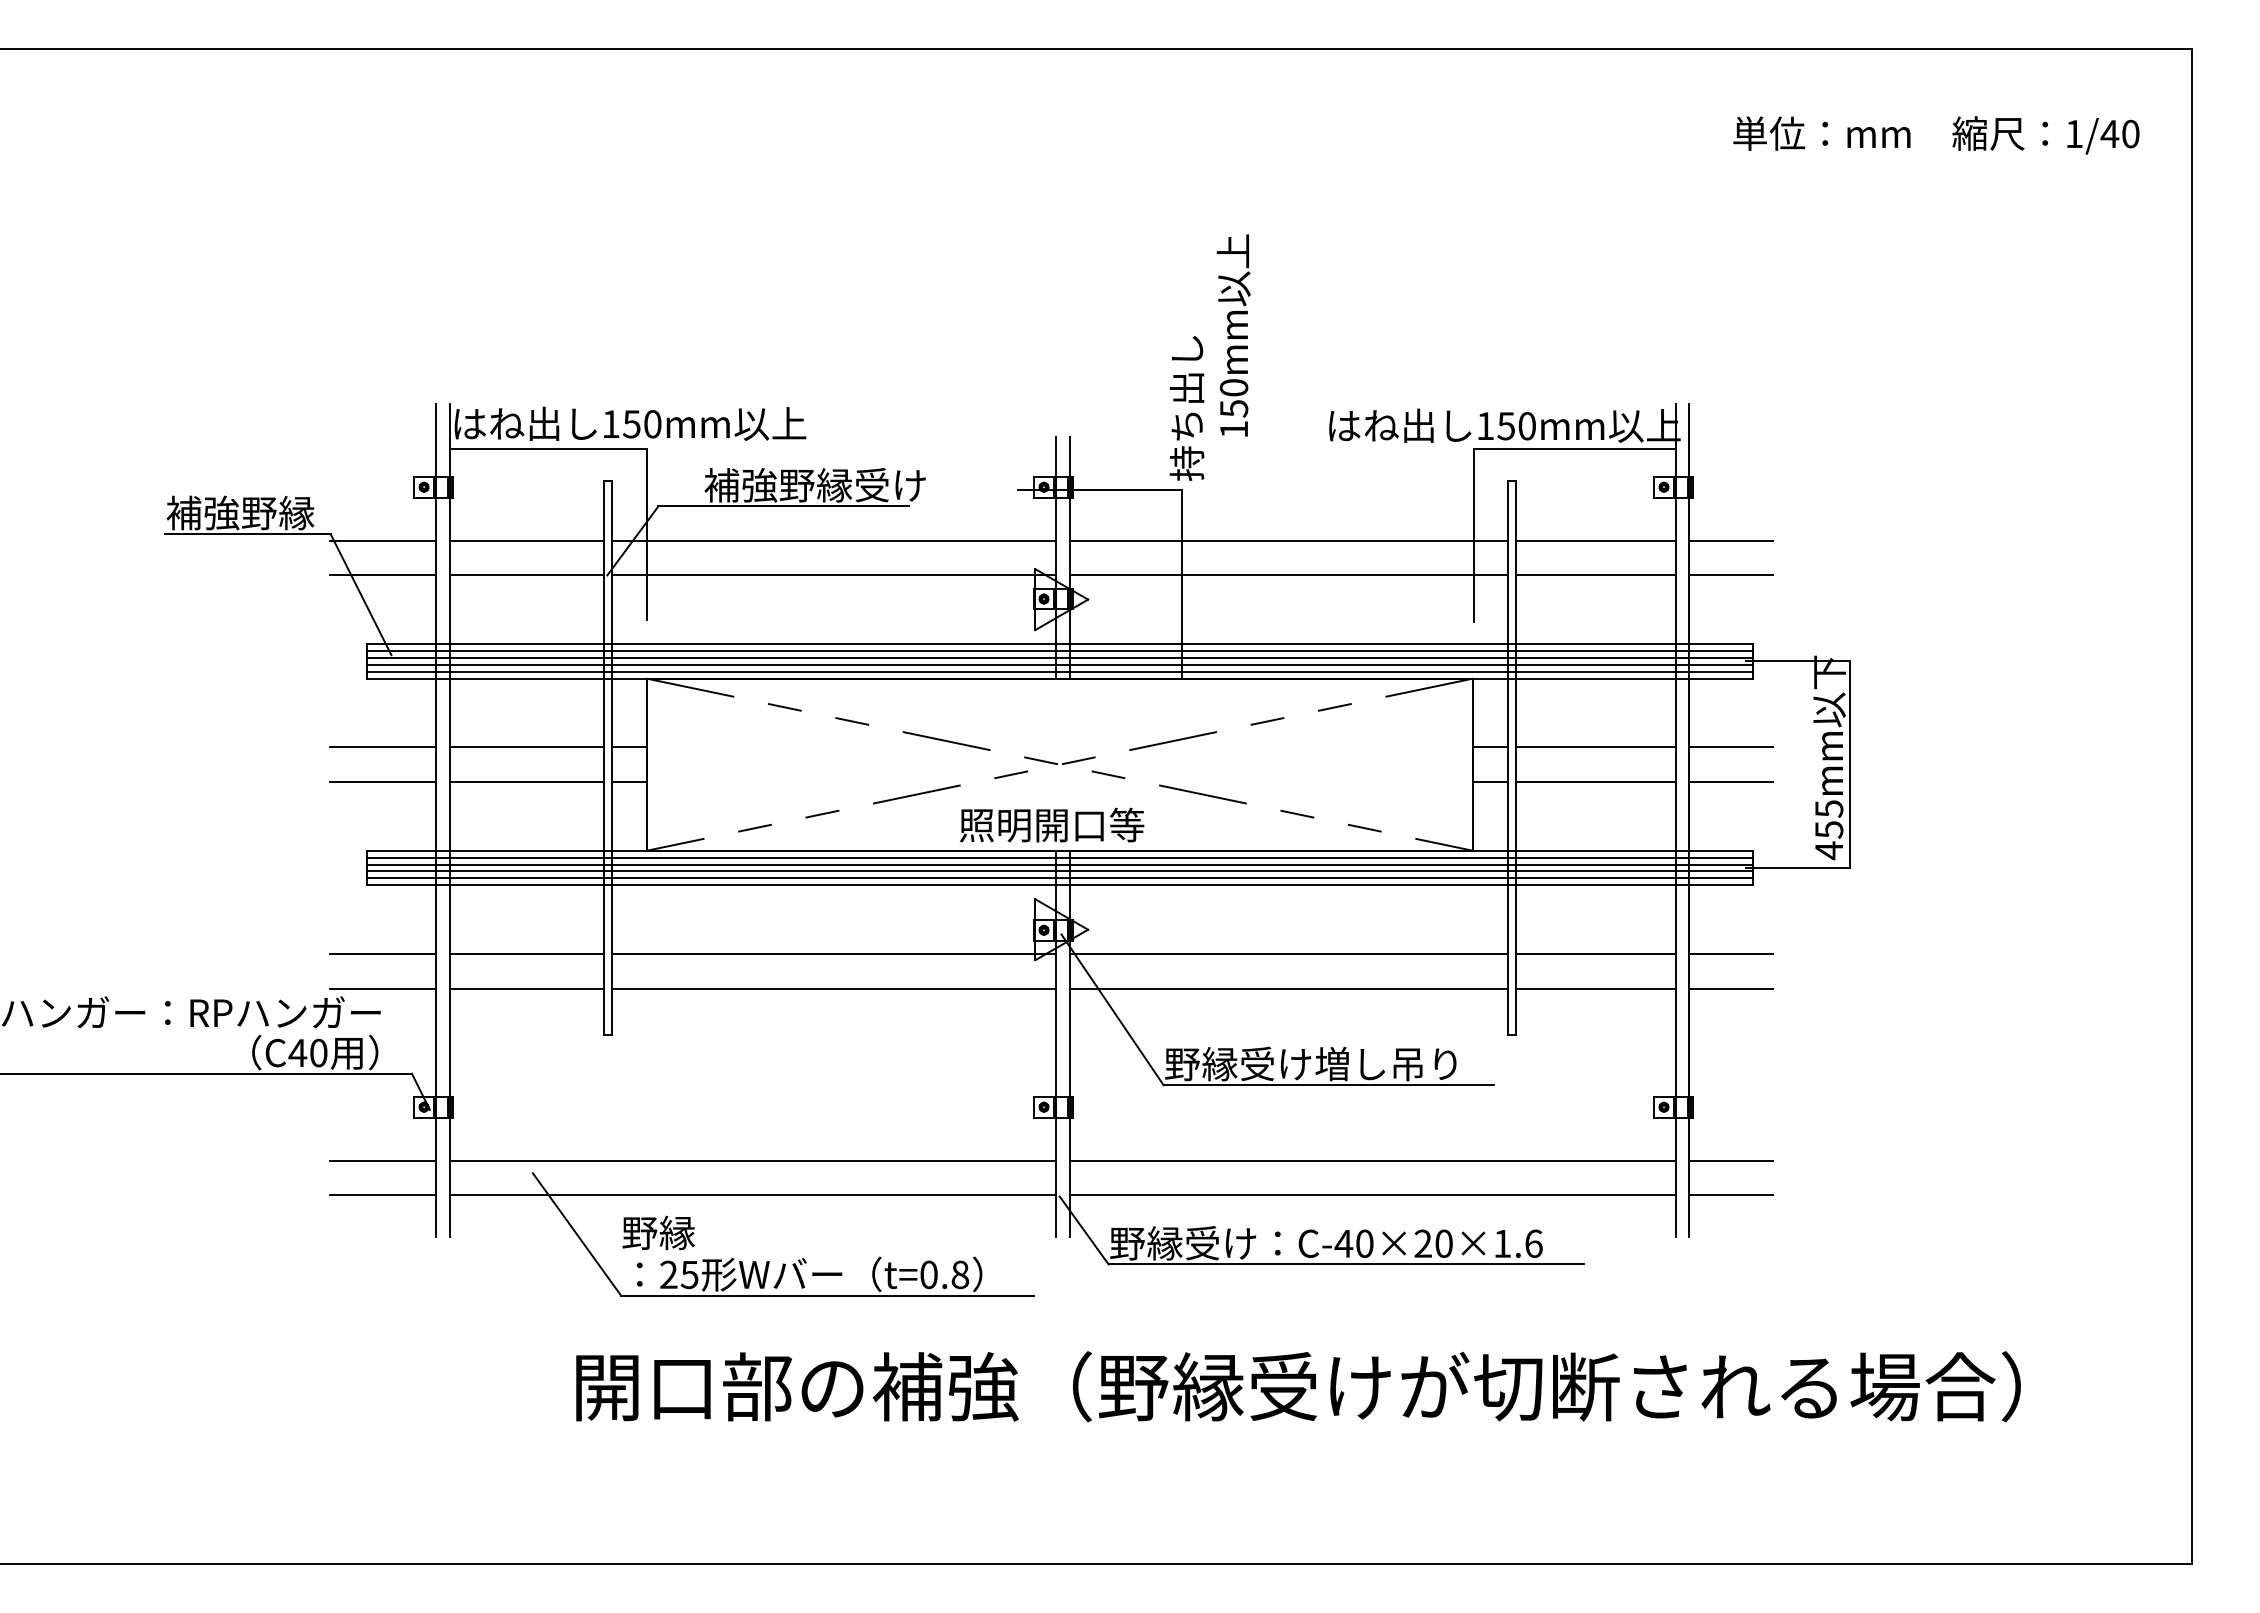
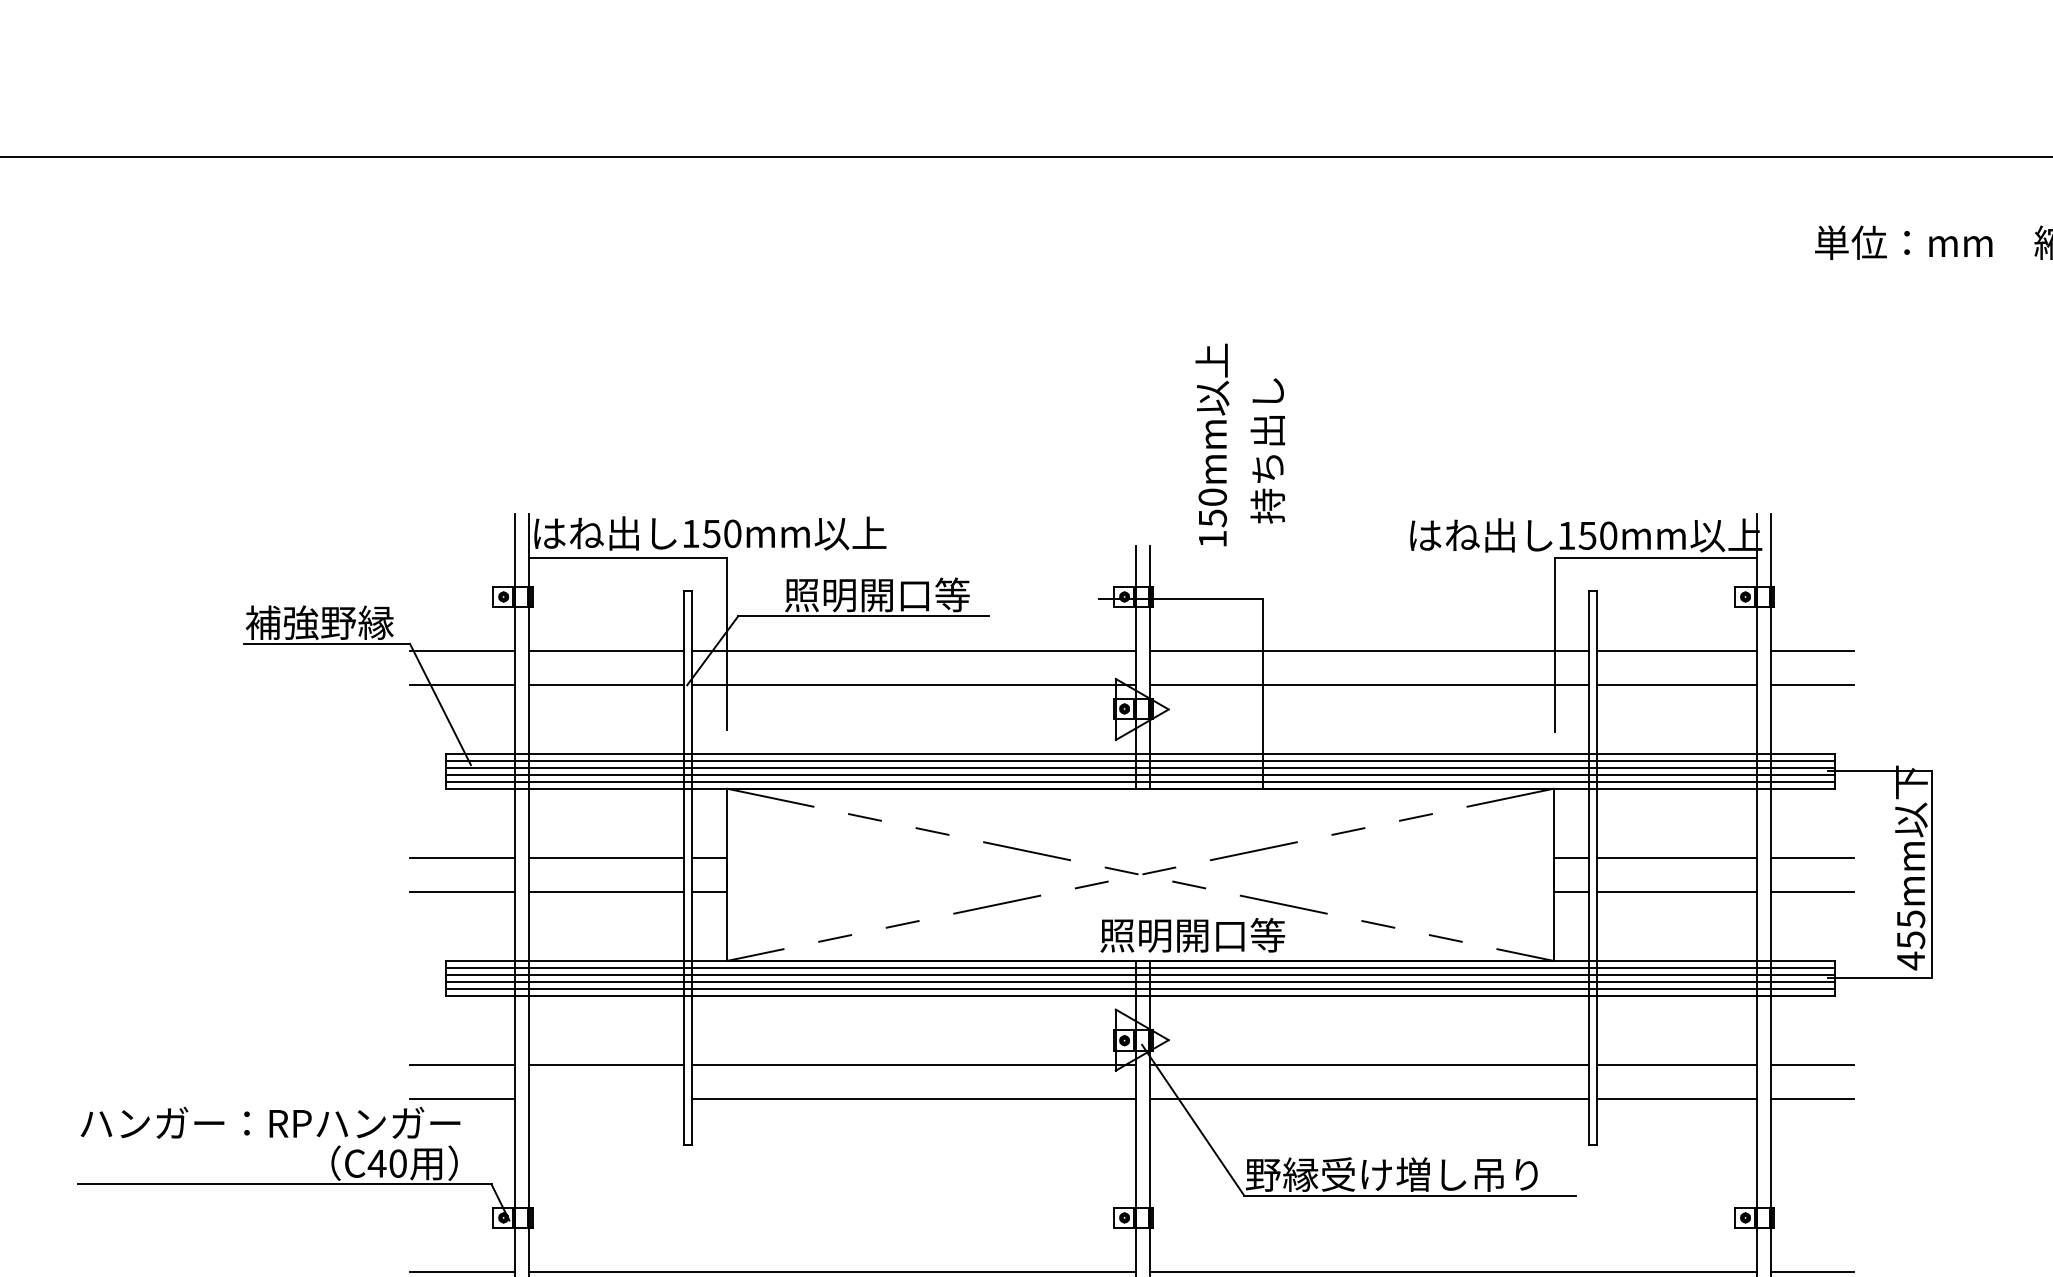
text: (1233, 335) -> (1212, 444), moved
text: (1186, 408) -> (1267, 450), moved
text: (814, 484) -> (894, 594), 補強野縁受け -> 照明開口等
text: (1052, 824) -> (1193, 934), moved
line: (526, 988) -> (606, 1098), removed

